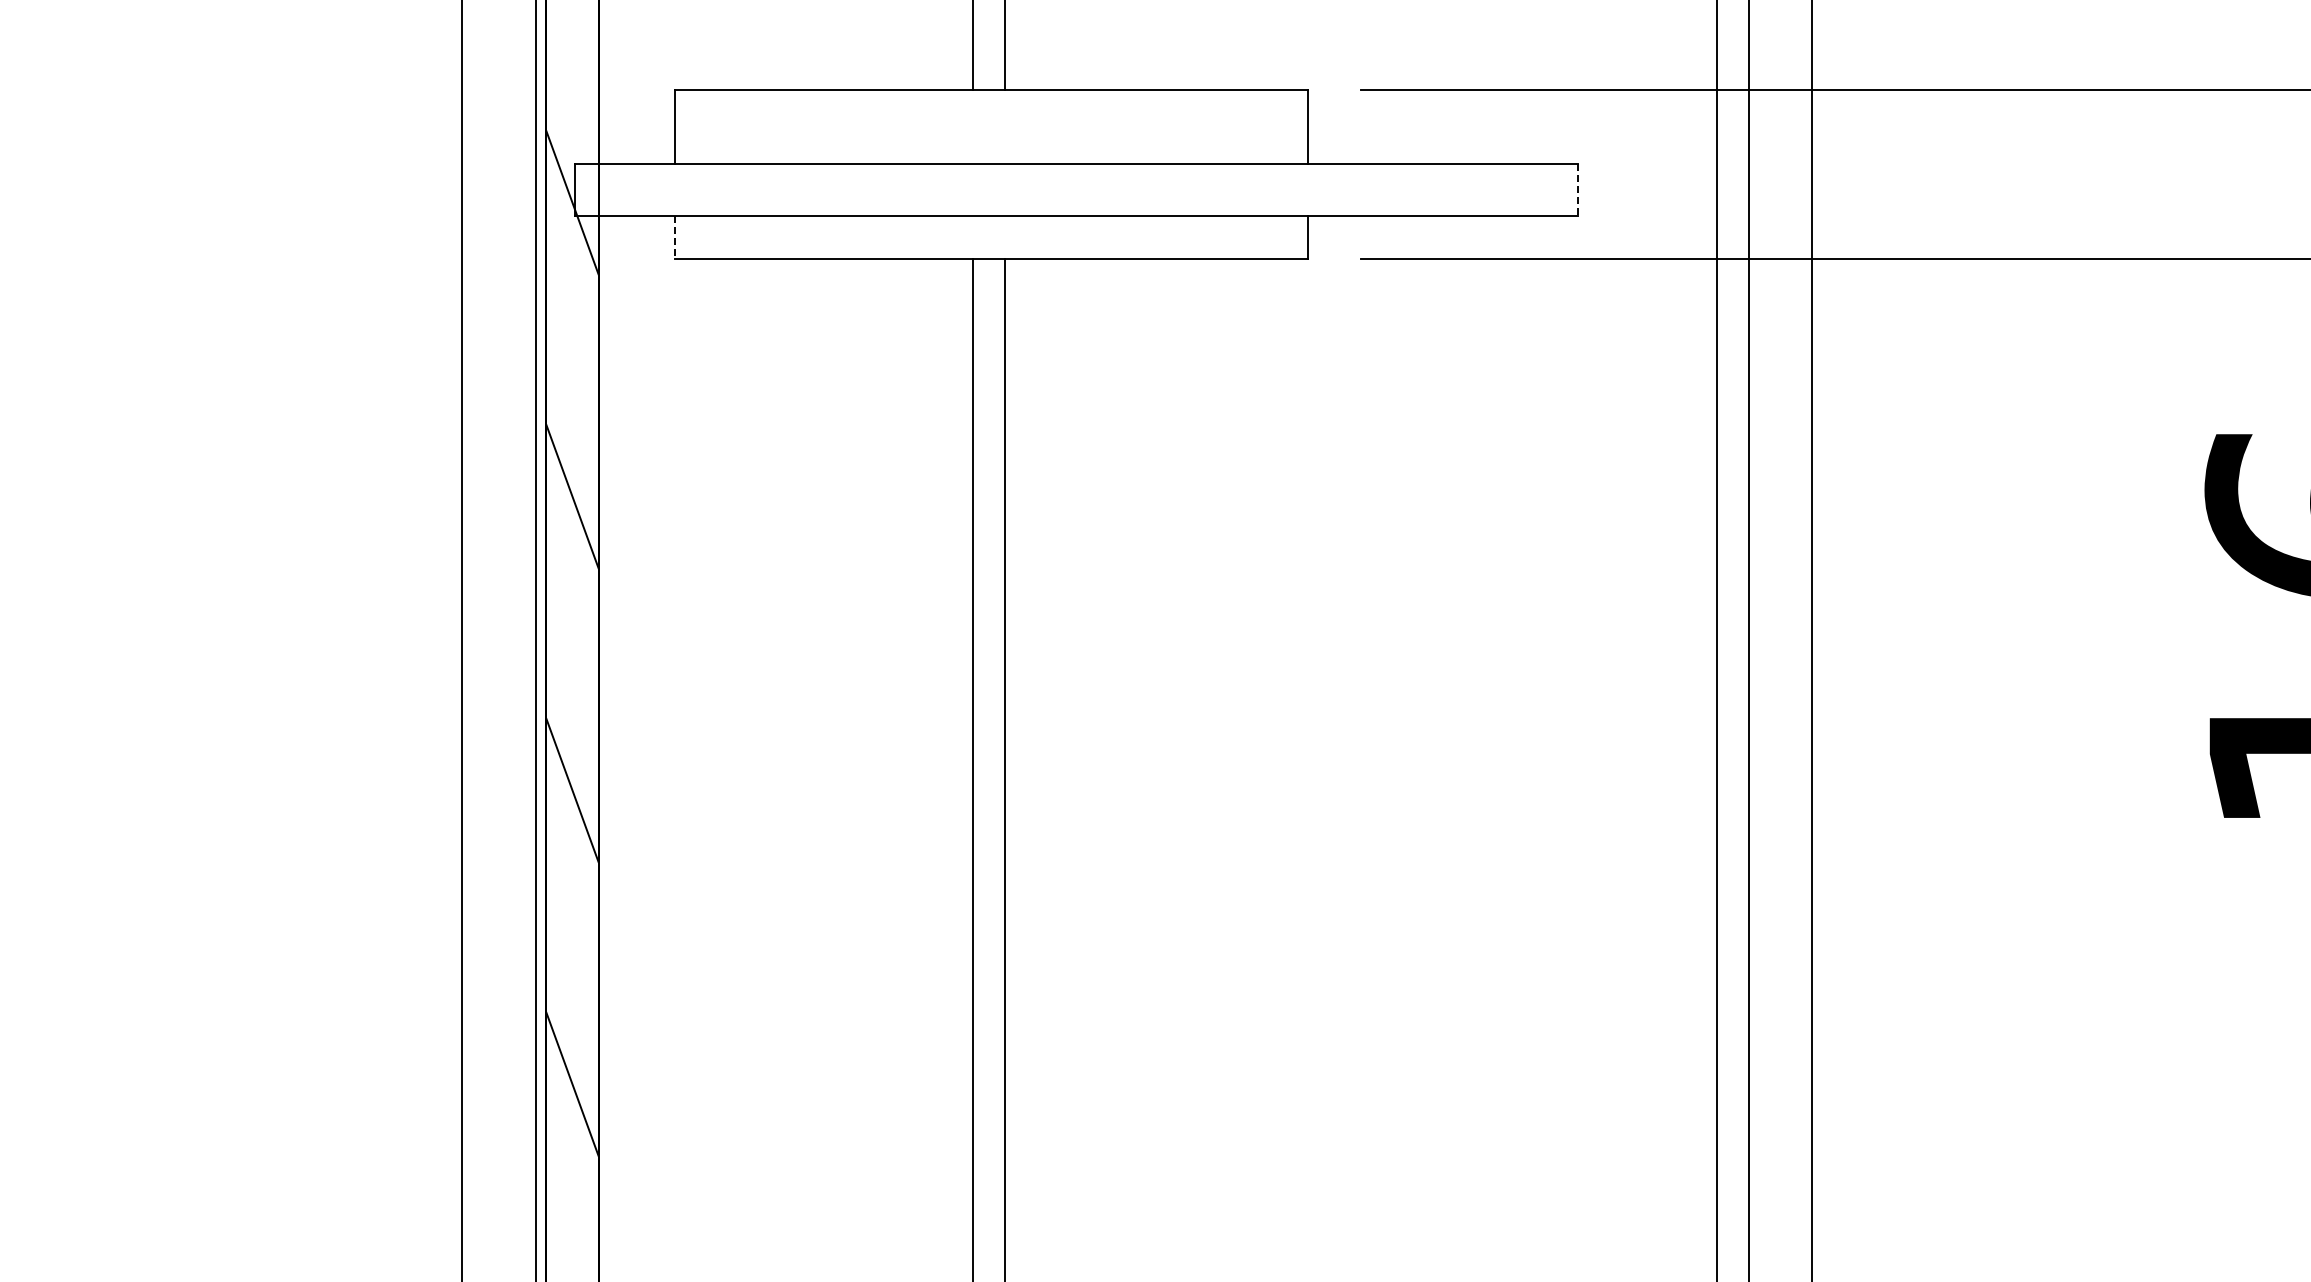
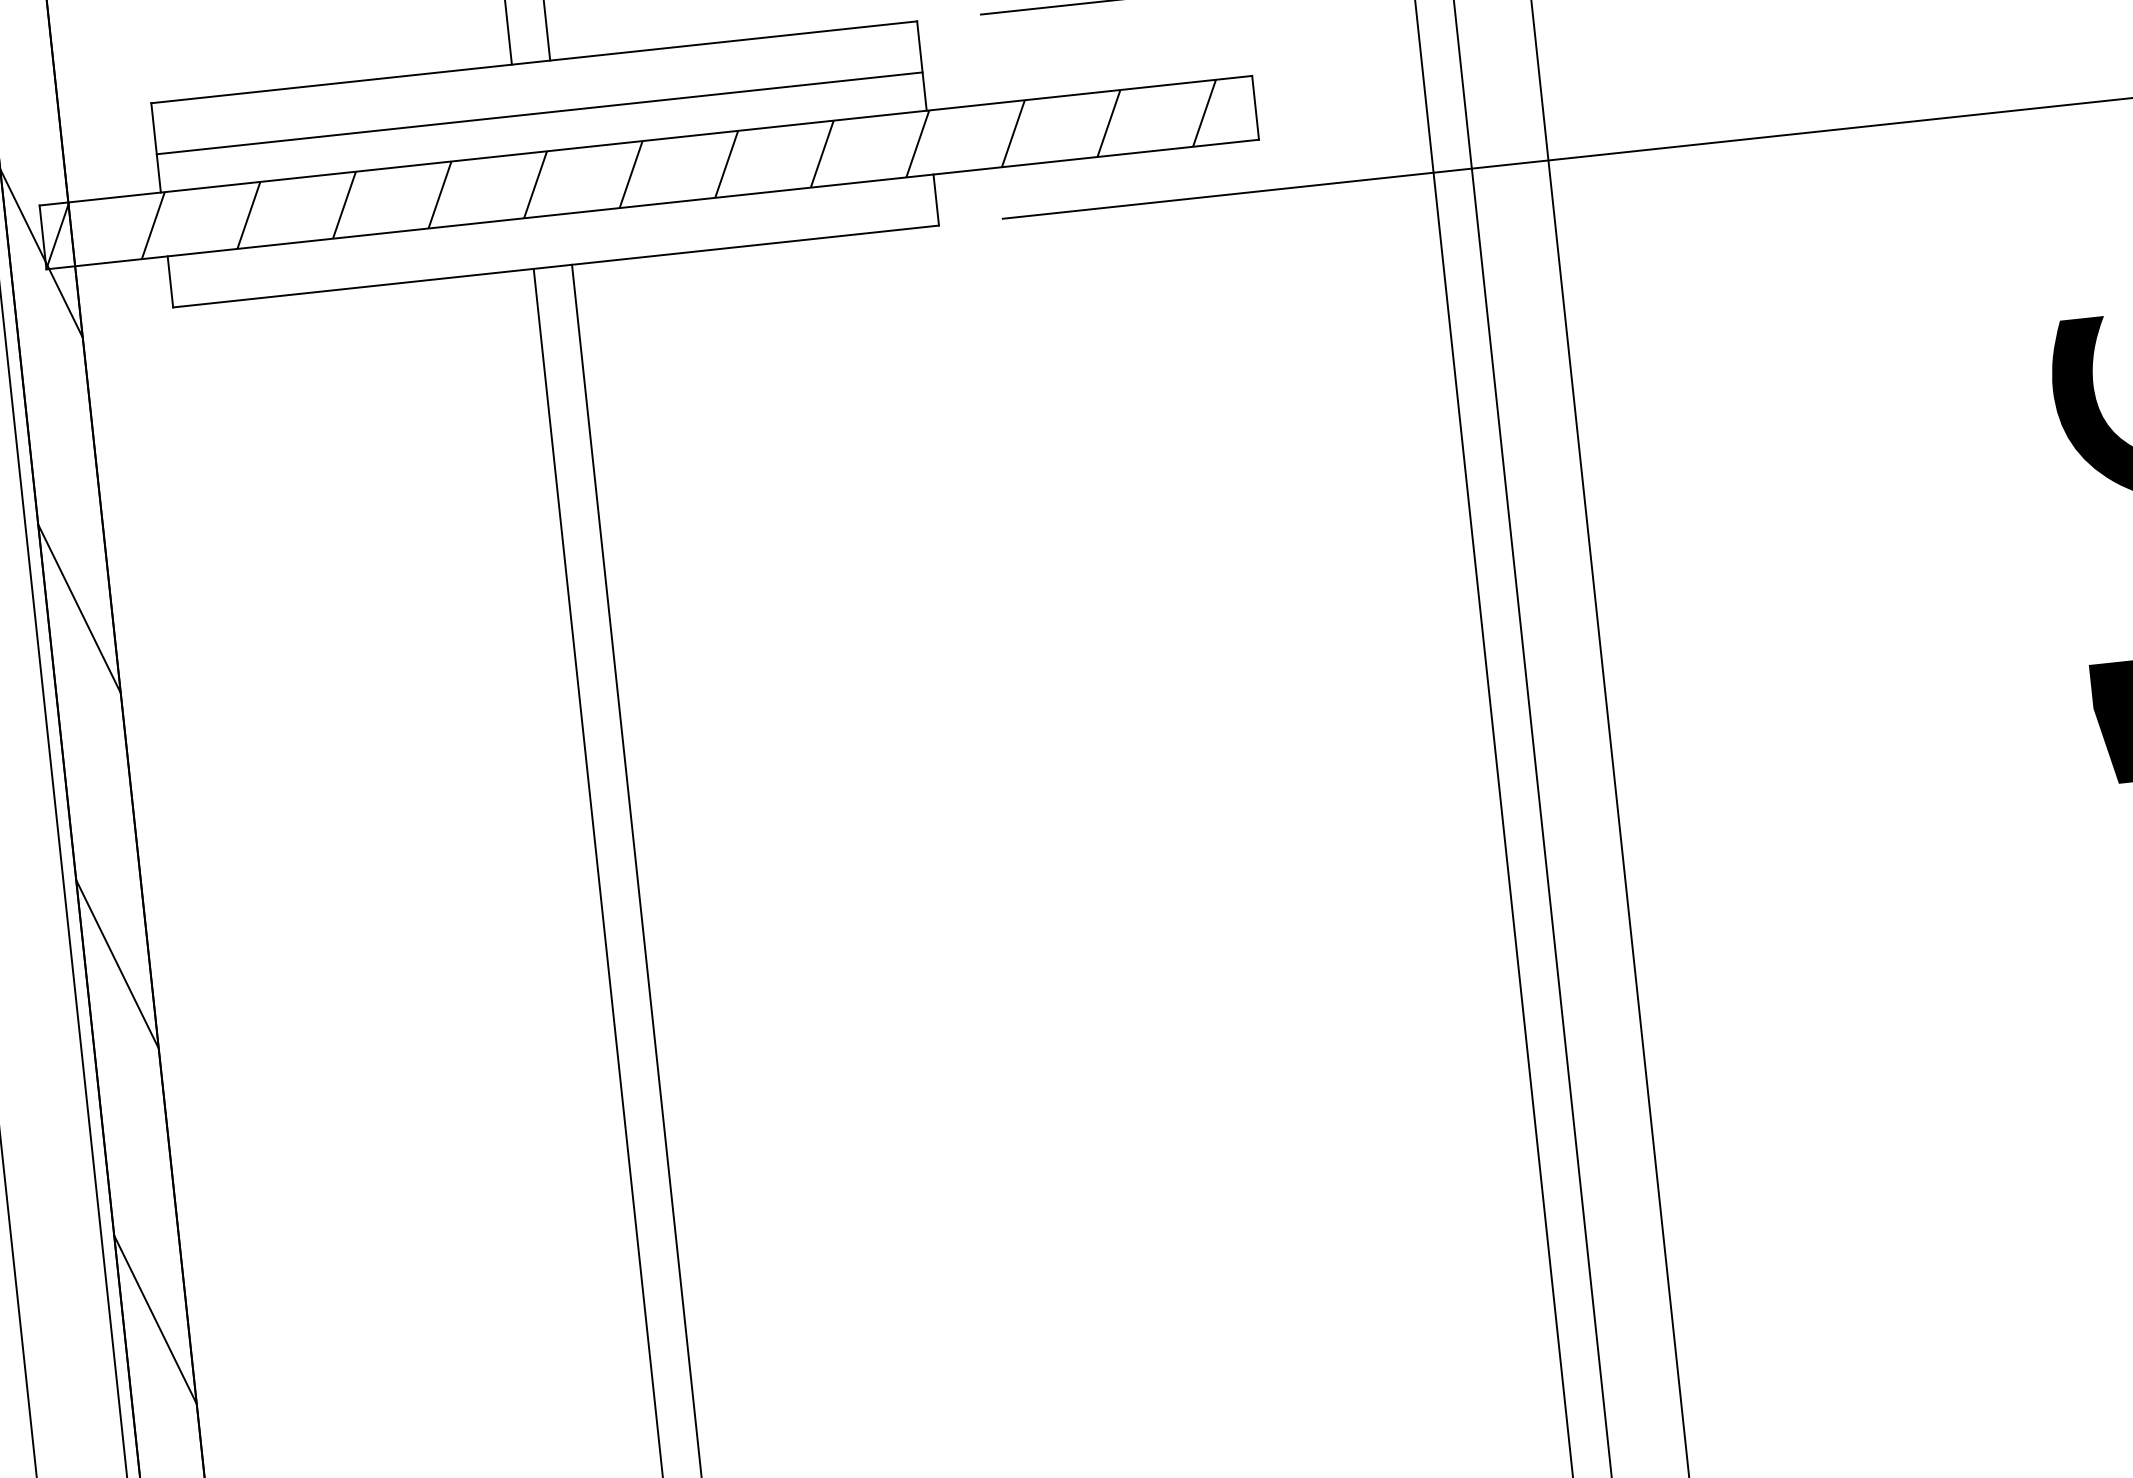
line: (991, 131) -> (539, 112), added
hatch: (1061, 189) -> (631, 173), added
line: (1577, 190) -> (1255, 108), dashed -> solid
line: (675, 237) -> (170, 281), dashed -> solid

